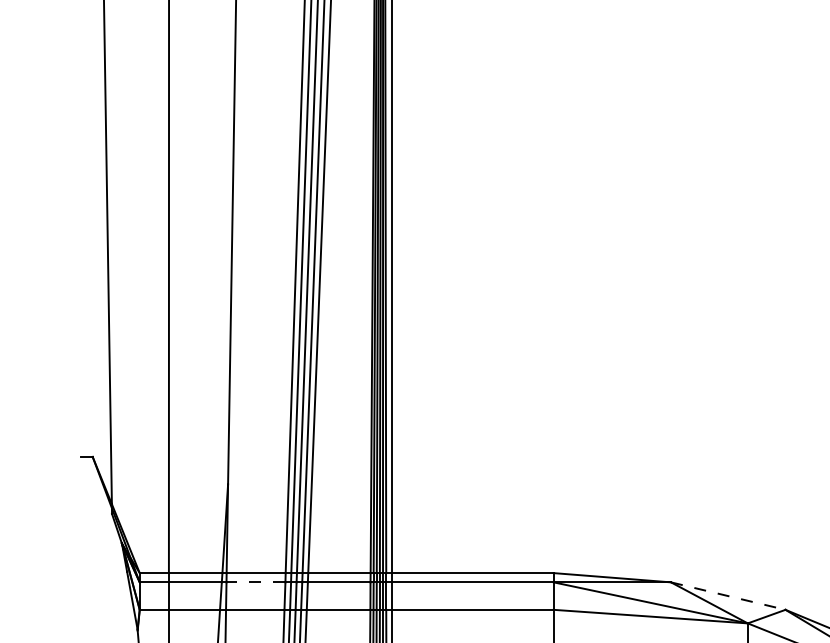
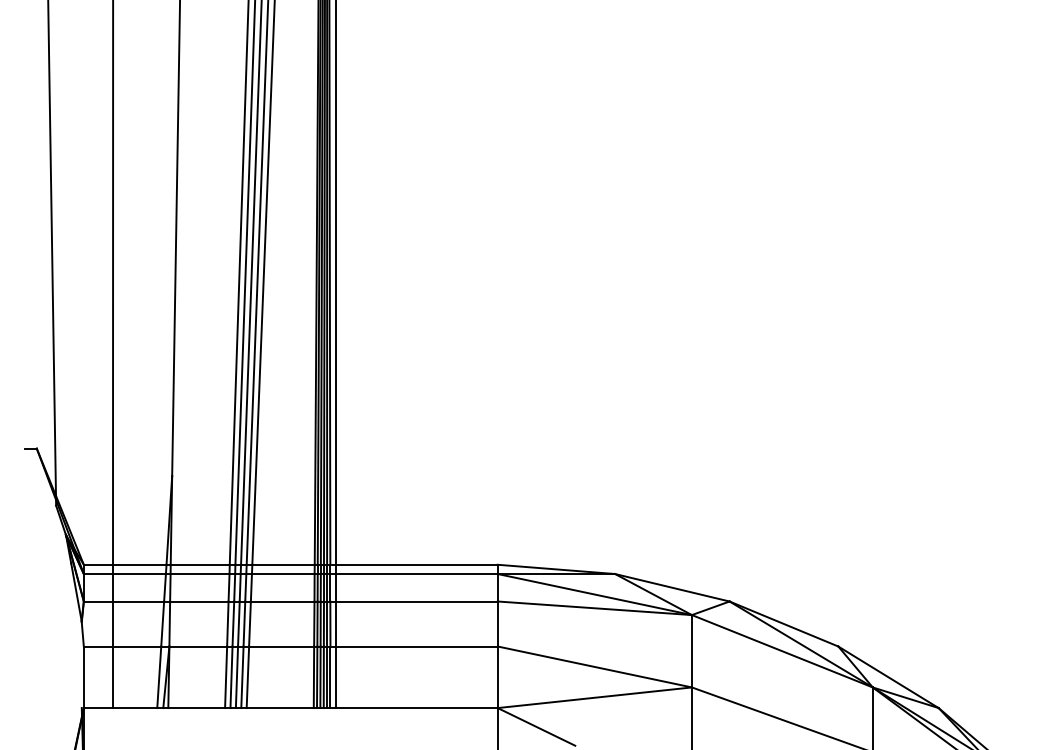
line: (255, 582) -> (199, 574), dashed -> solid
line: (728, 595) -> (672, 587), dashed -> solid

